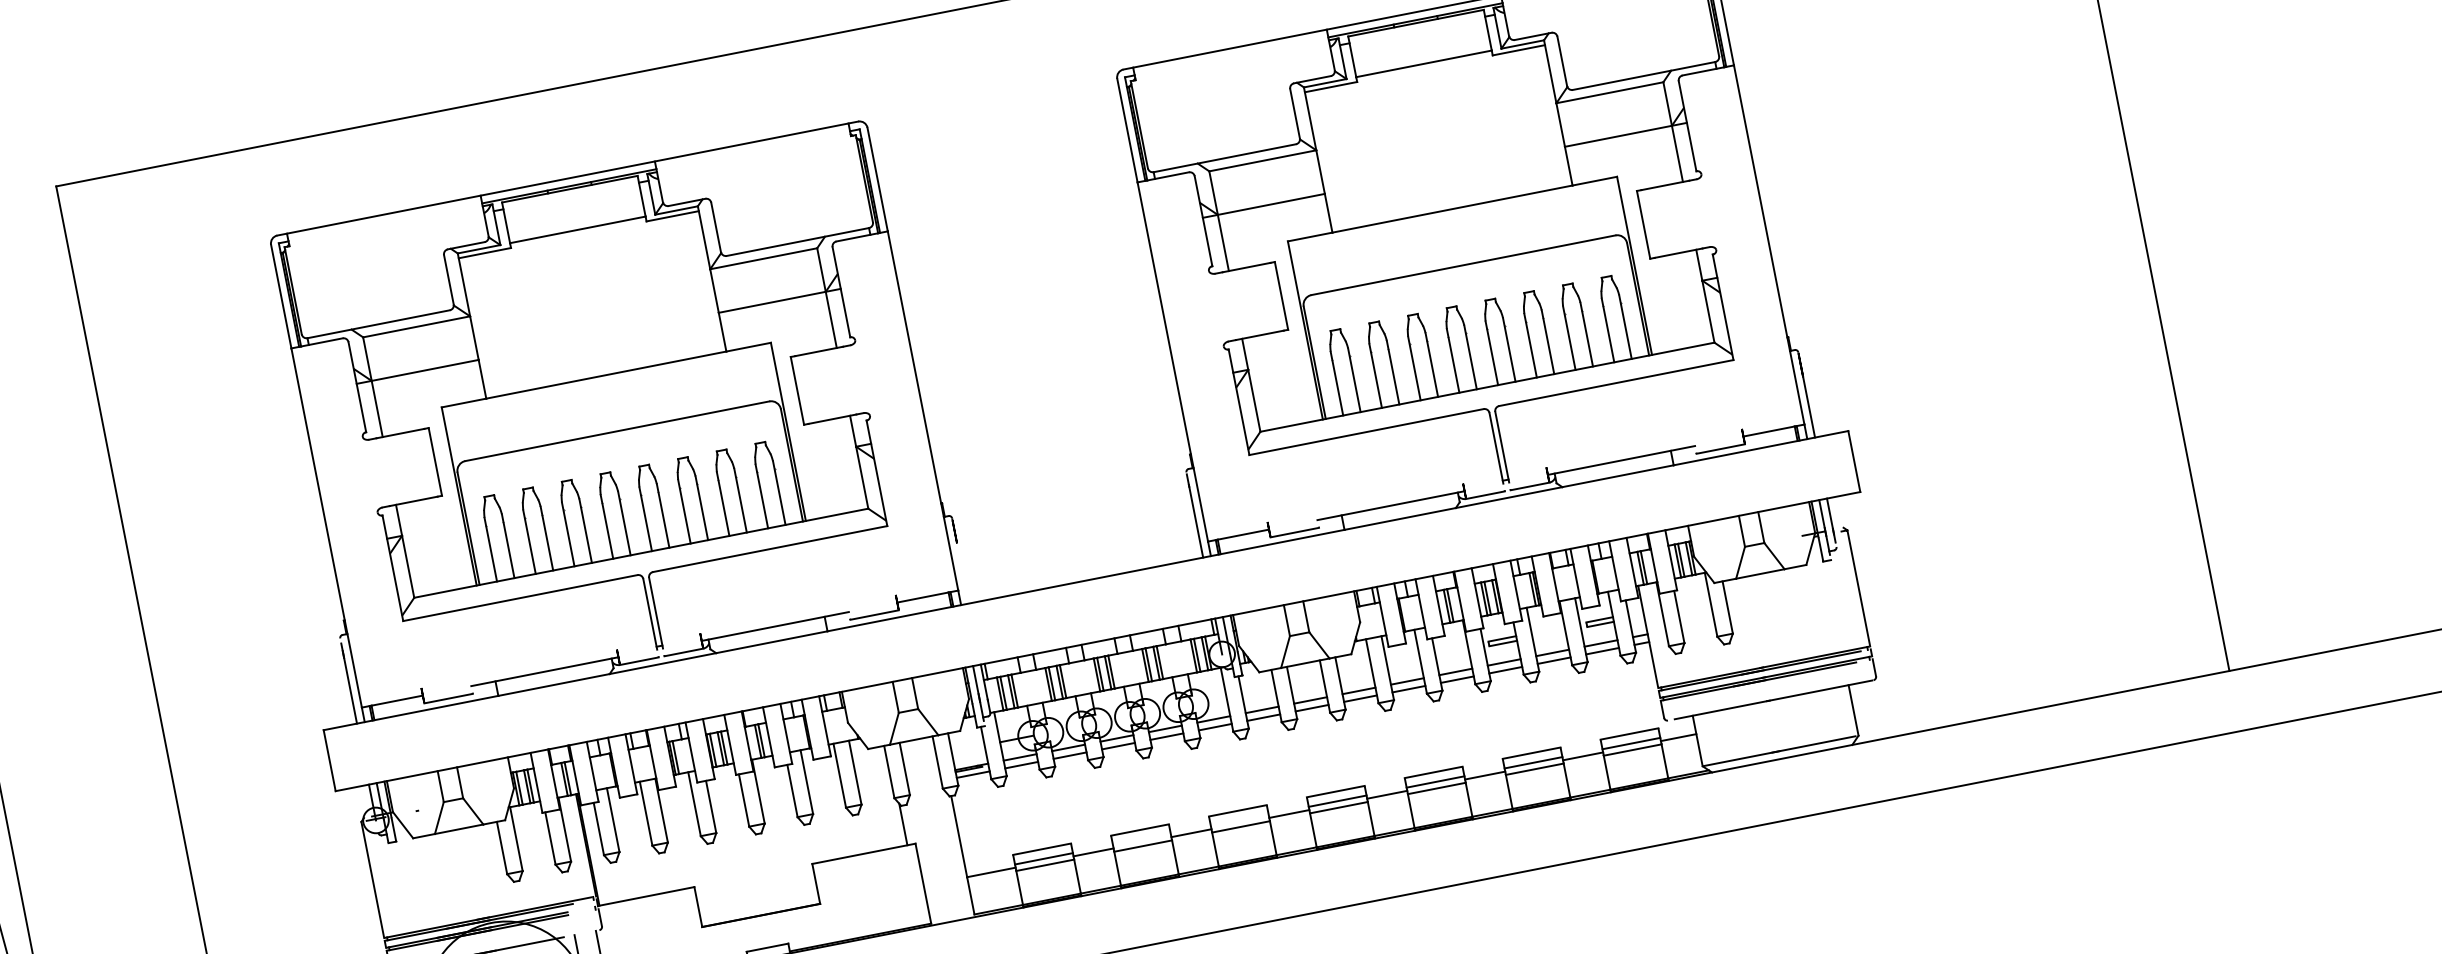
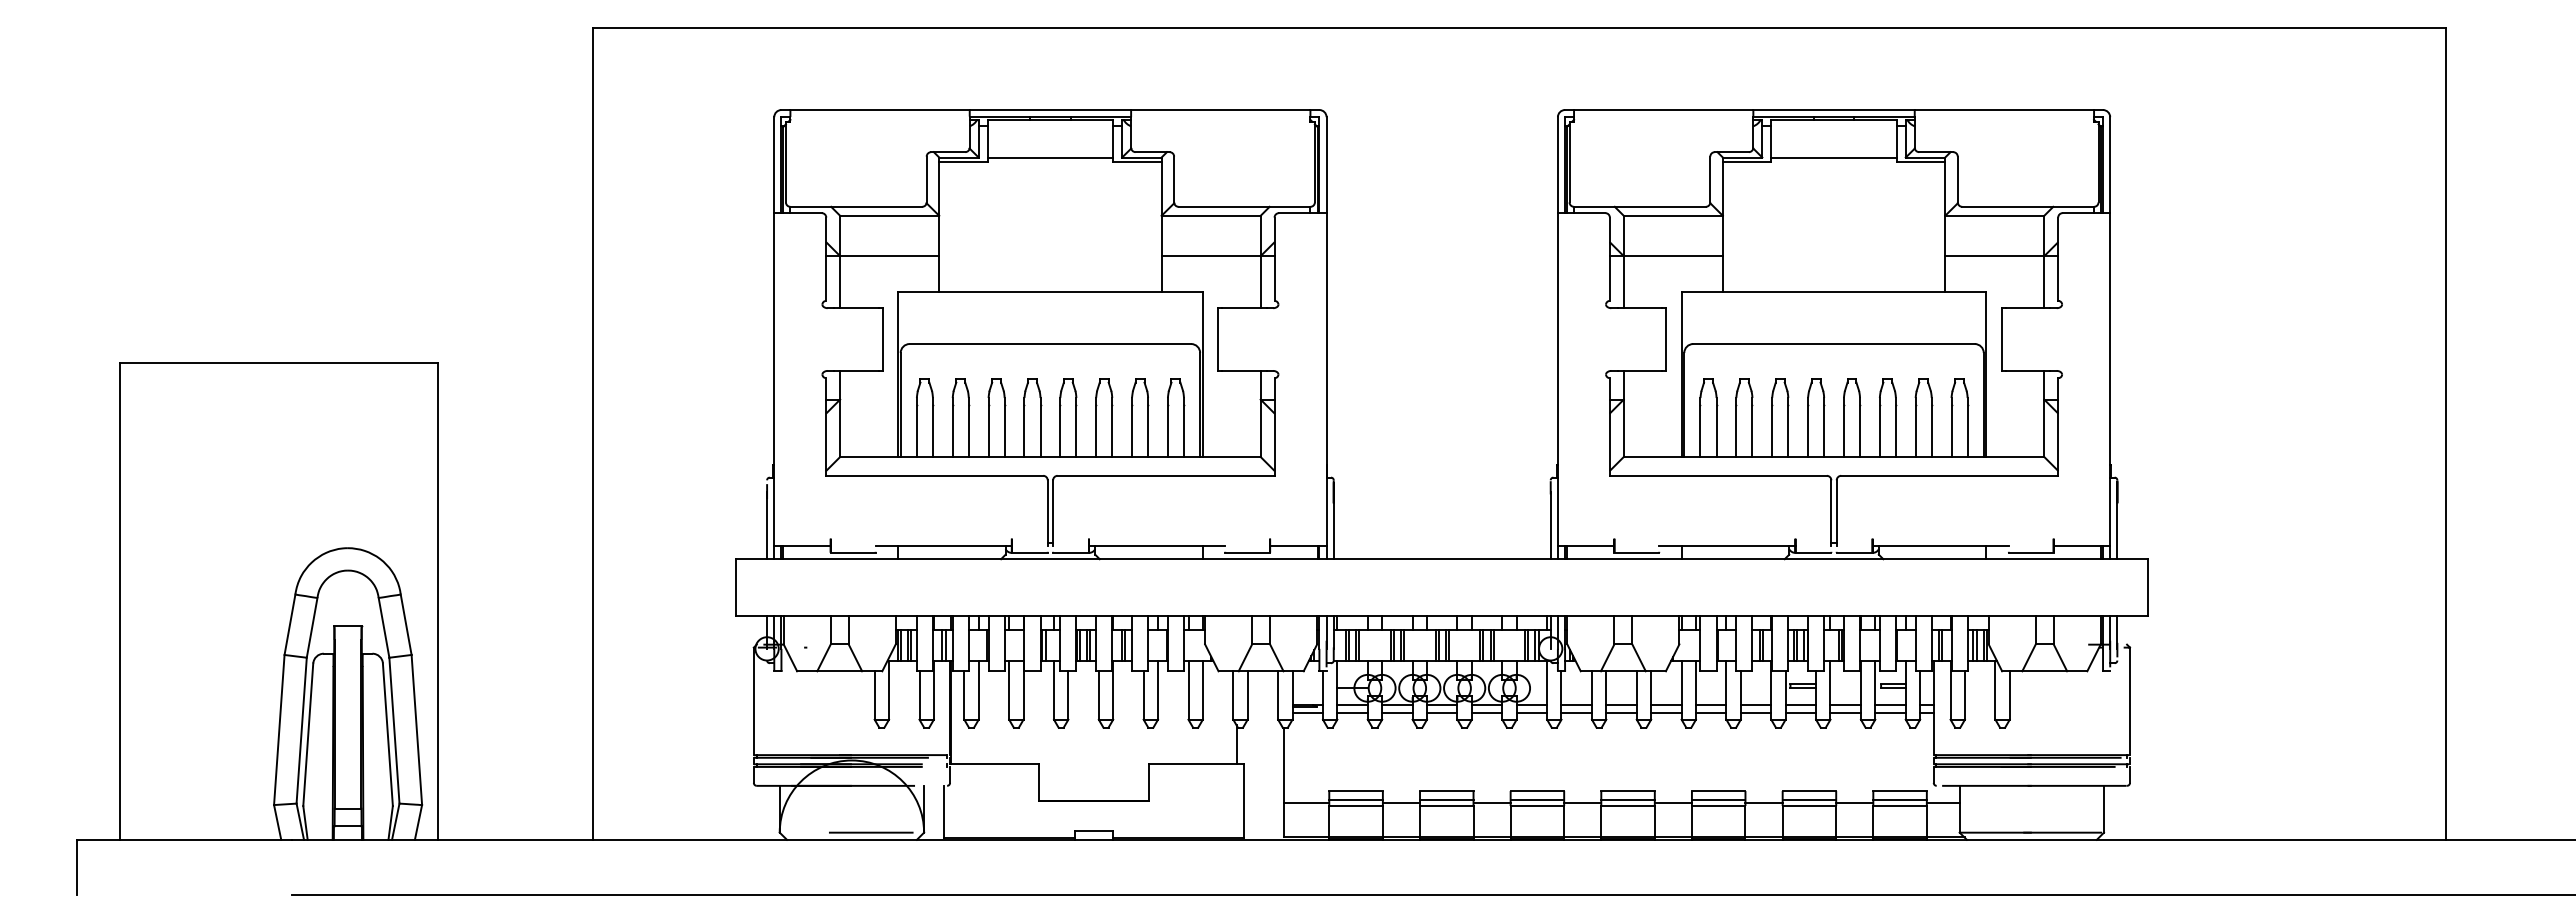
line: (961, 567) -> (1333, 525), added
line: (1239, 819) -> (1537, 799), added
line: (1141, 839) -> (1446, 799), added

